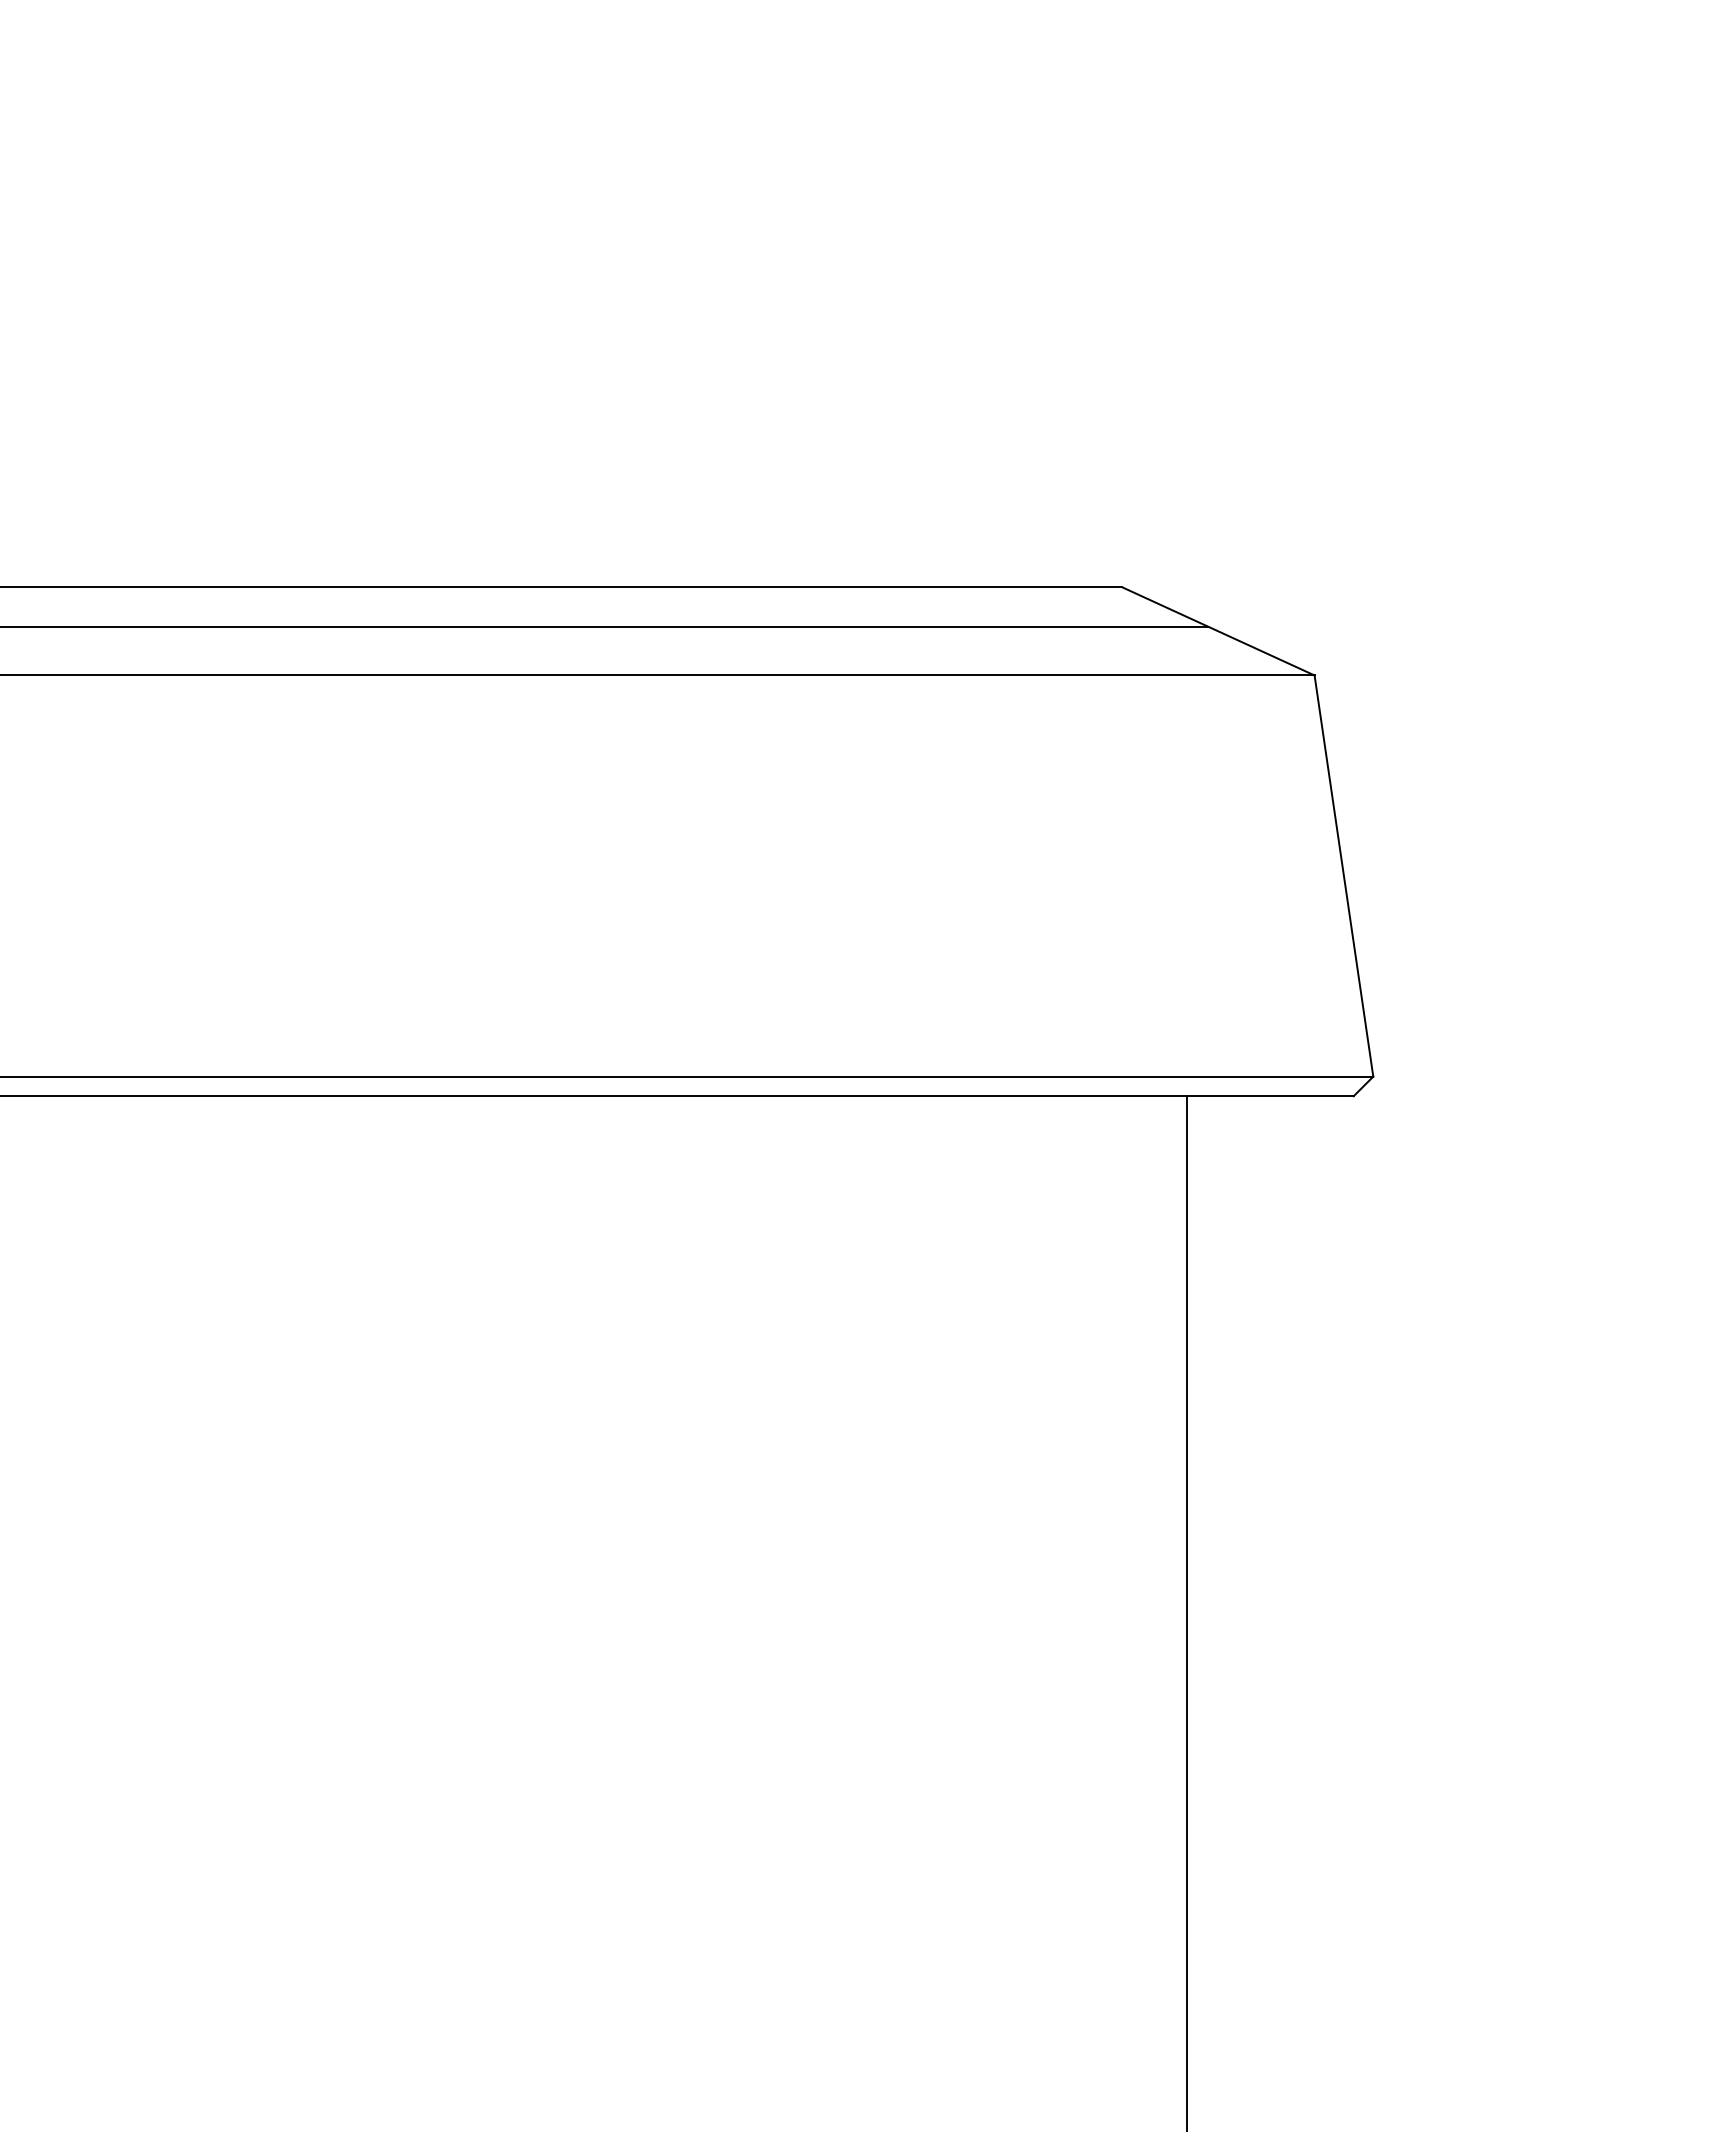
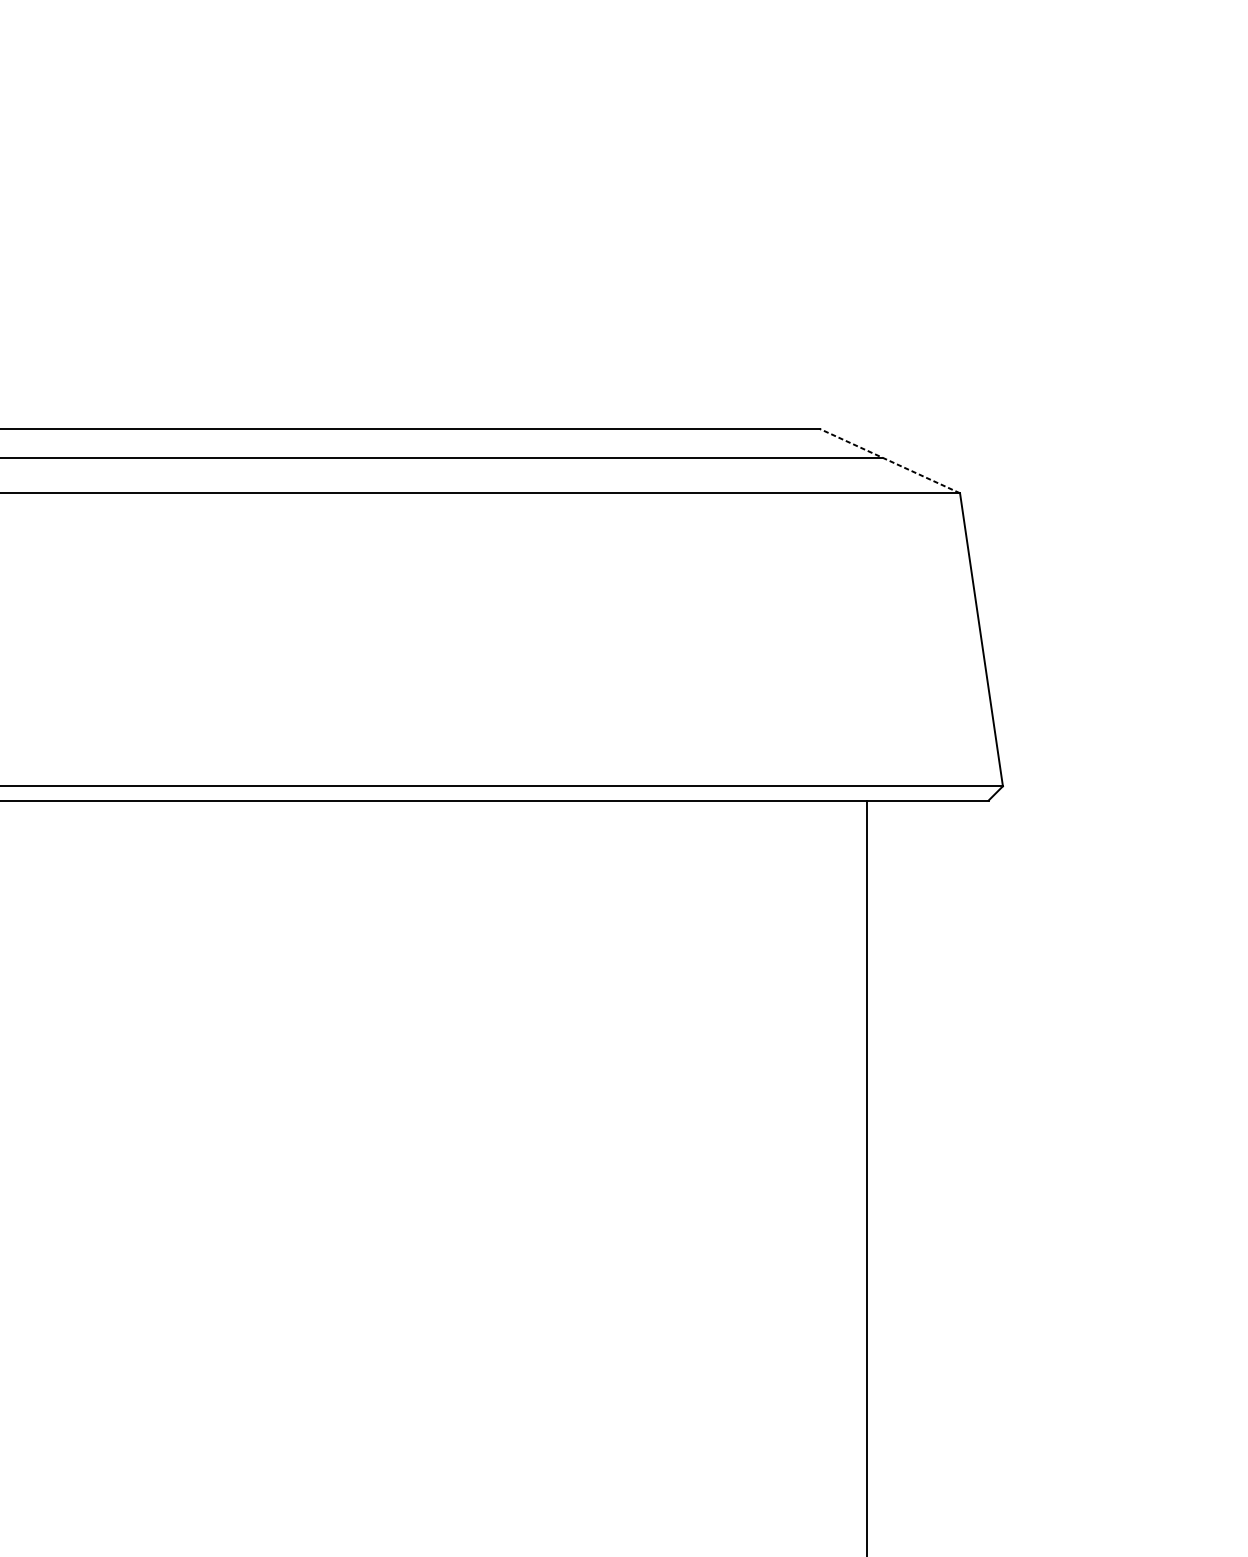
line: (1218, 631) -> (889, 461), solid -> dashed

